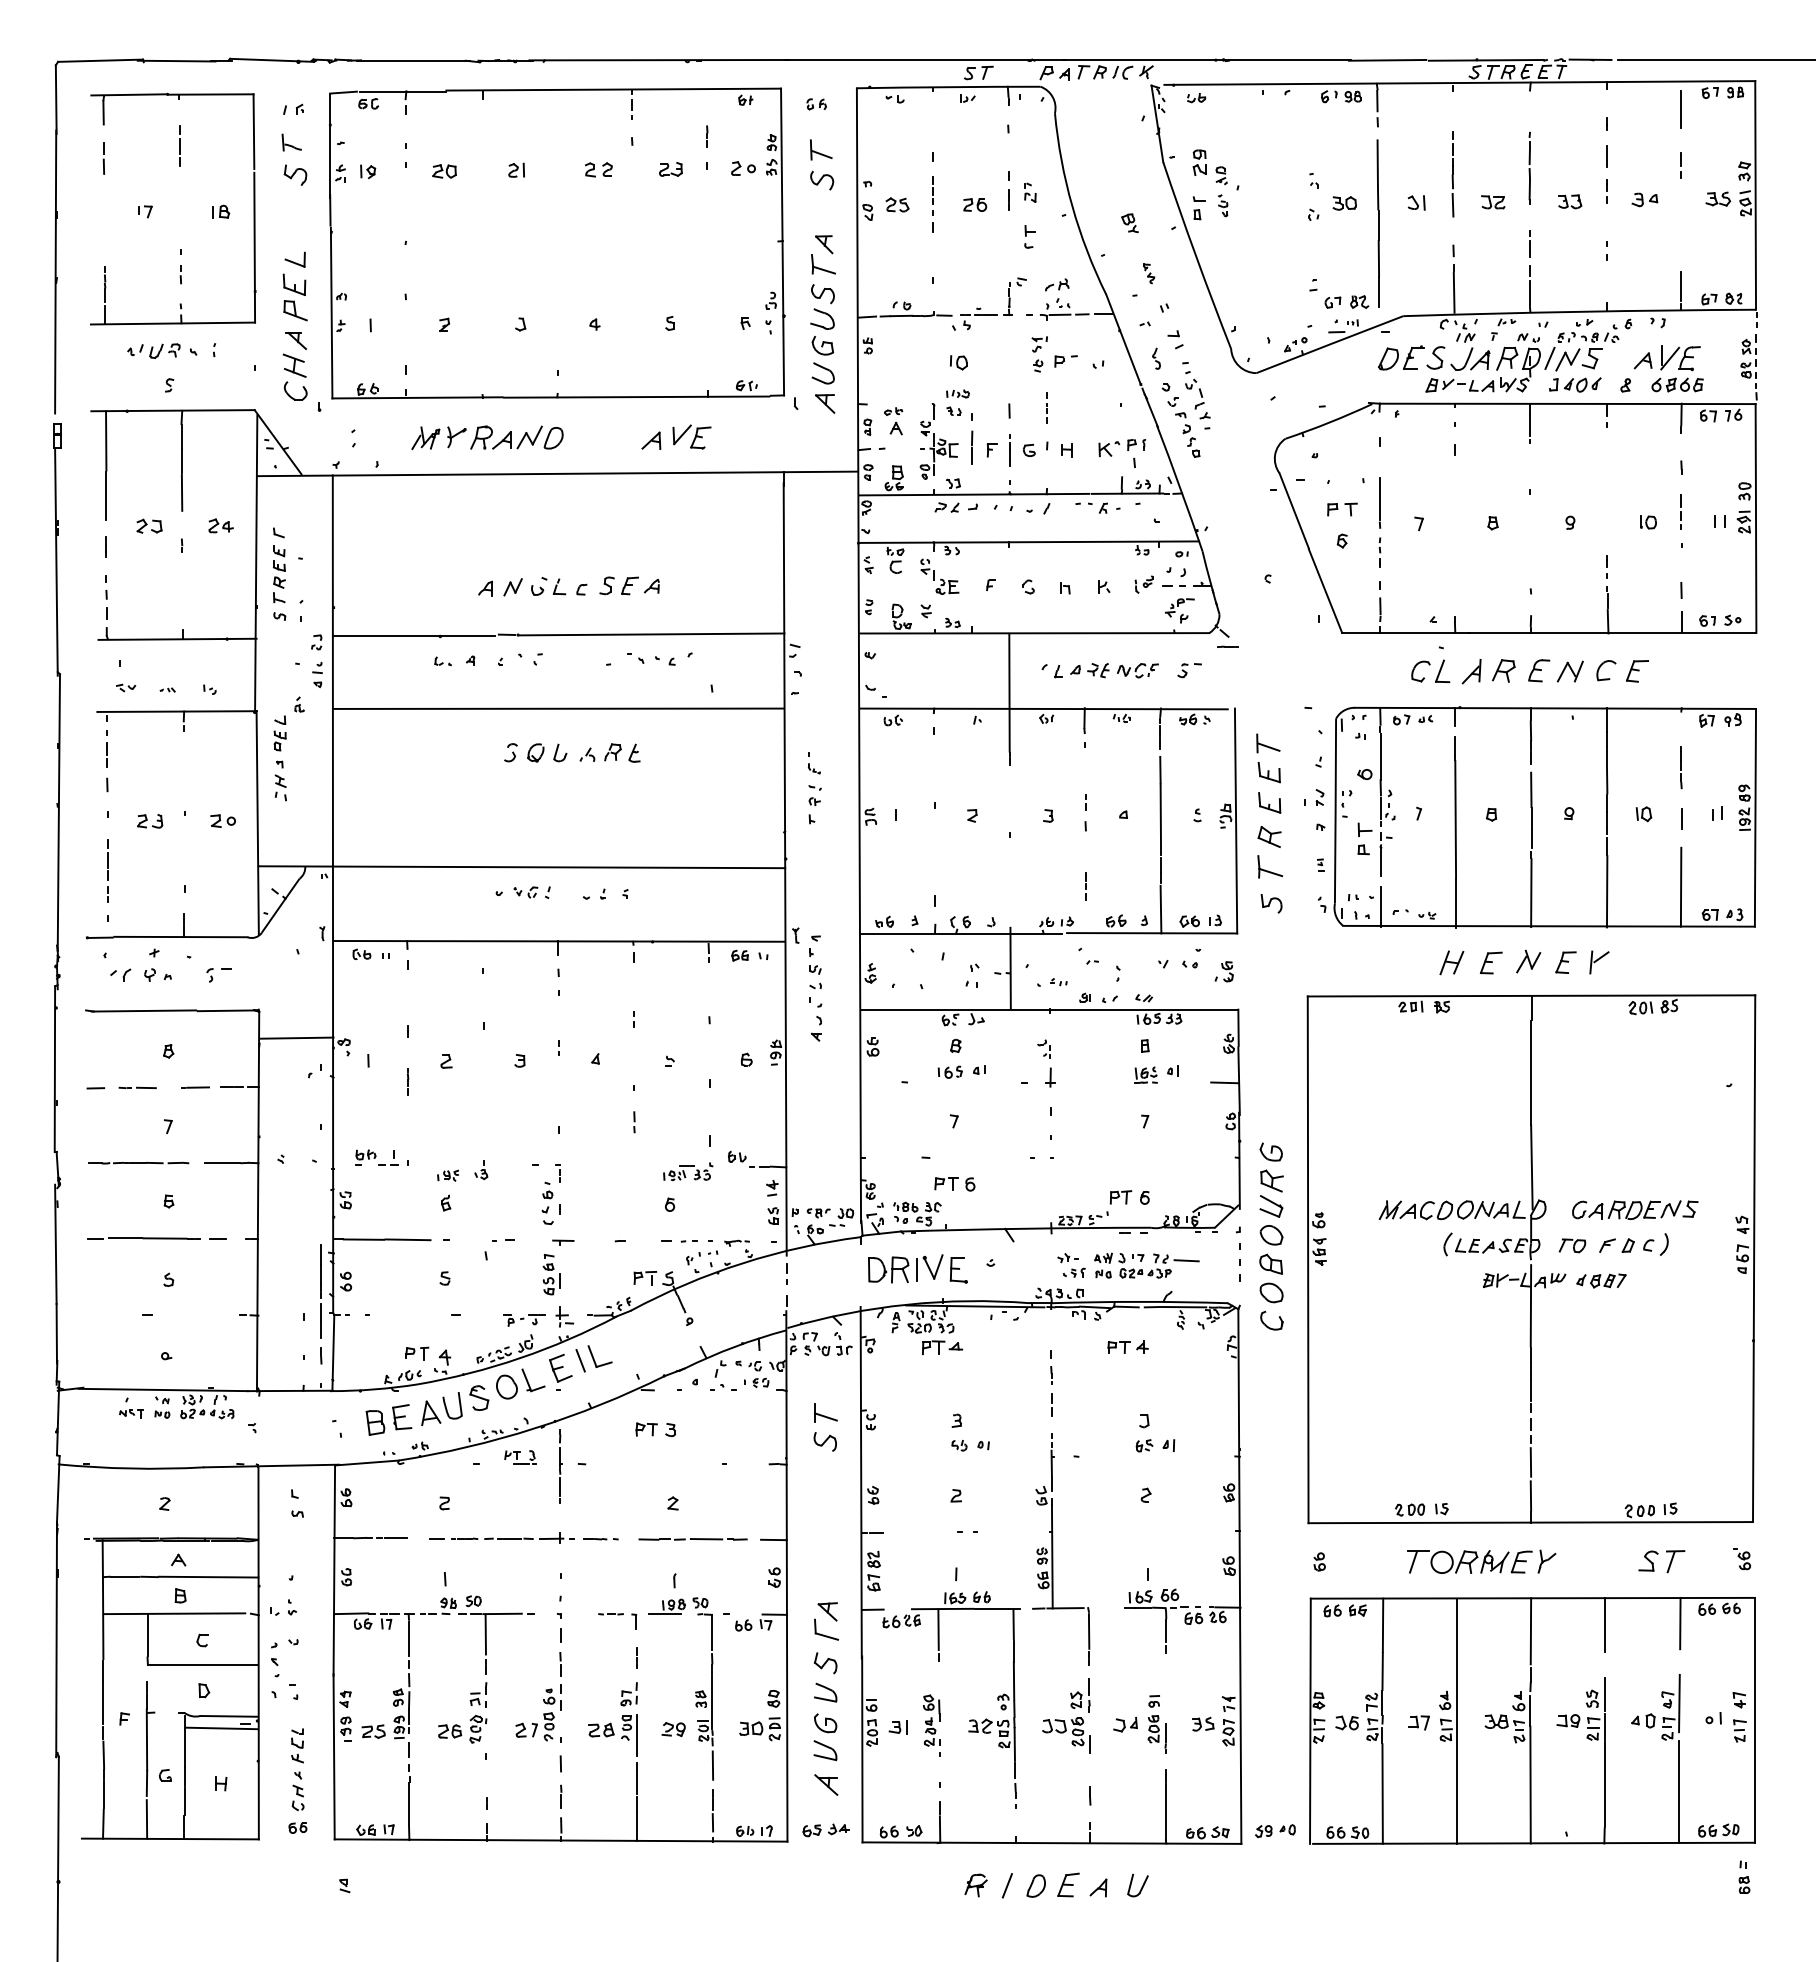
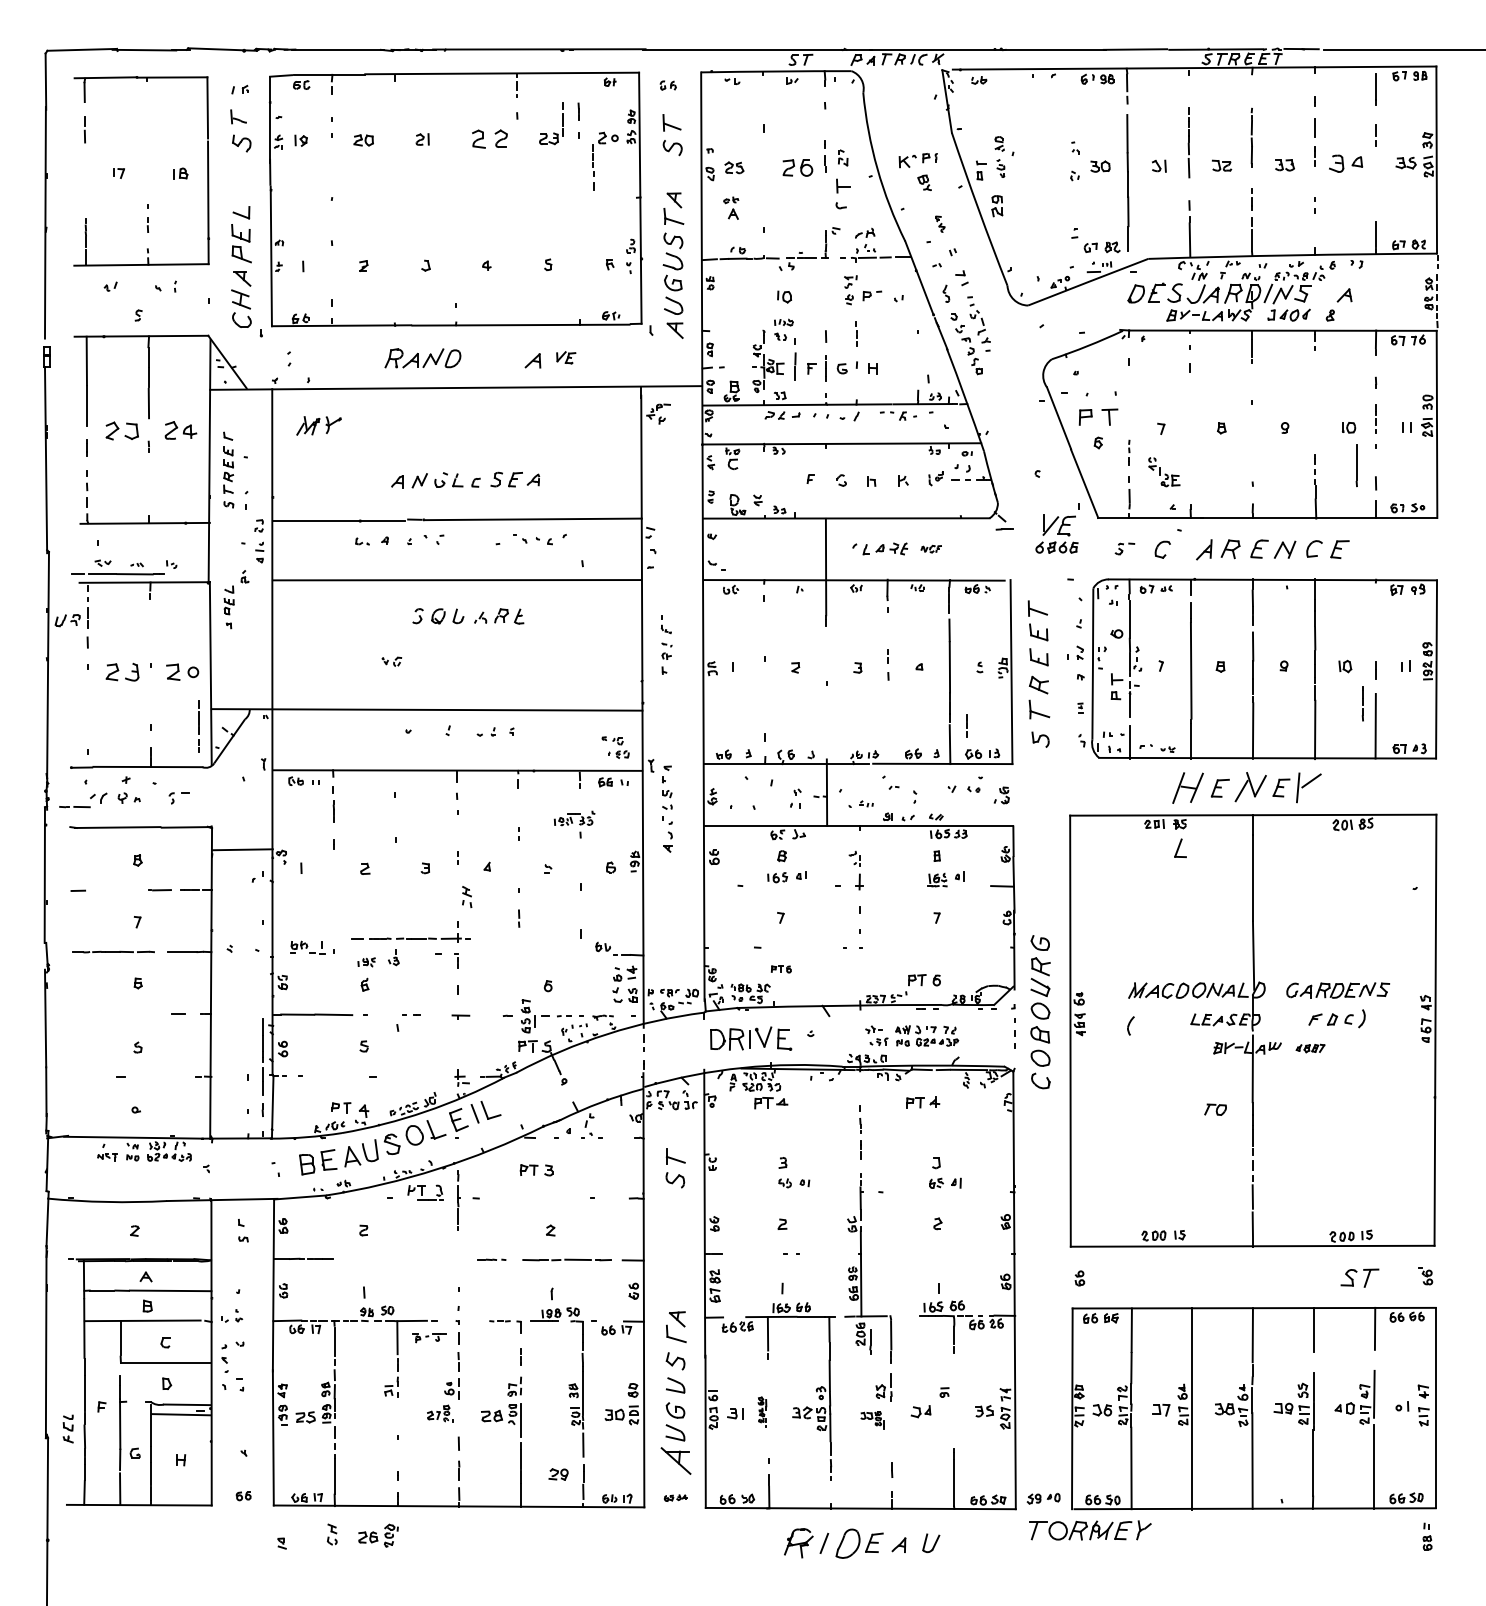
line: (179, 145) -> (563, 119), moved
part: (1199, 162) -> (997, 205), moved
part: (598, 169) -> (489, 138), size x1.6
part: (1644, 199) -> (1345, 163), size x1.6
line: (932, 204) -> (592, 167), moved
part: (975, 204) -> (798, 167), size x1.6
part: (1029, 236) -> (842, 193), size x1.6
part: (164, 350) -> (67, 620), moved
part: (1677, 368) -> (1056, 534), moved
part: (893, 421) -> (731, 208), moved
part: (691, 436) -> (565, 357), size x0.6
part: (438, 437) -> (318, 425), moved
part: (1122, 448) -> (918, 160), moved
part: (1379, 502) -> (1356, 465), moved
part: (1342, 509) -> (1098, 417), size x1.6
part: (149, 525) -> (122, 430), size x1.6
part: (220, 525) -> (180, 430), size x1.6
part: (939, 576) -> (1164, 471), moved
part: (1179, 610) -> (658, 413), moved
part: (1137, 670) -> (930, 548), size x0.6
part: (1189, 670) -> (1124, 548), moved
part: (1442, 671) -> (1180, 848), moved
line: (1681, 767) -> (1362, 703), moved
part: (280, 787) -> (466, 896), moved
part: (222, 820) -> (181, 671), size x1.6
part: (150, 821) -> (123, 672), size x1.6
line: (107, 870) -> (199, 726), moved
line: (1085, 886) -> (966, 725), moved
part: (525, 892) -> (391, 661), moved
part: (1528, 961) -> (1250, 787), size x1.6
part: (1451, 962) -> (1187, 787), size x1.6
part: (1599, 962) -> (1308, 787), size x1.6
line: (408, 1081) -> (334, 811), moved
line: (137, 1087) -> (74, 806), moved
part: (688, 1171) -> (574, 818), moved
part: (954, 1184) -> (781, 969), size x0.6
part: (547, 1202) -> (617, 984), moved
line: (143, 1238) -> (117, 574), moved
part: (1447, 1244) -> (1130, 1026), moved
part: (1572, 1245) -> (1215, 1109), moved
line: (1186, 1260) -> (970, 1031), removed
part: (551, 1274) -> (528, 1016), moved
part: (1601, 1280) -> (1310, 1048), size x0.7
part: (524, 1320) -> (429, 1337), moved
part: (752, 1373) -> (615, 746), moved
part: (520, 1457) -> (425, 1192), size x1.4
part: (501, 1537) -> (410, 937), moved
part: (1481, 1561) -> (1090, 1530), moved
part: (931, 1725) -> (762, 1412), size x0.6
part: (538, 1727) -> (440, 1413), size x0.7
part: (462, 1729) -> (378, 1535), moved
part: (673, 1729) -> (558, 1474), moved
part: (1156, 1734) -> (862, 1338), moved
part: (1066, 1735) -> (872, 1420), size x0.6
part: (297, 1745) -> (68, 1428), moved
part: (826, 1784) -> (676, 1460), size x1.6
part: (297, 1797) -> (331, 1534), moved
part: (825, 1830) -> (675, 1498), size x0.6
part: (975, 1885) -> (798, 1543), size x1.6
part: (1035, 1885) -> (847, 1543), size x1.6

